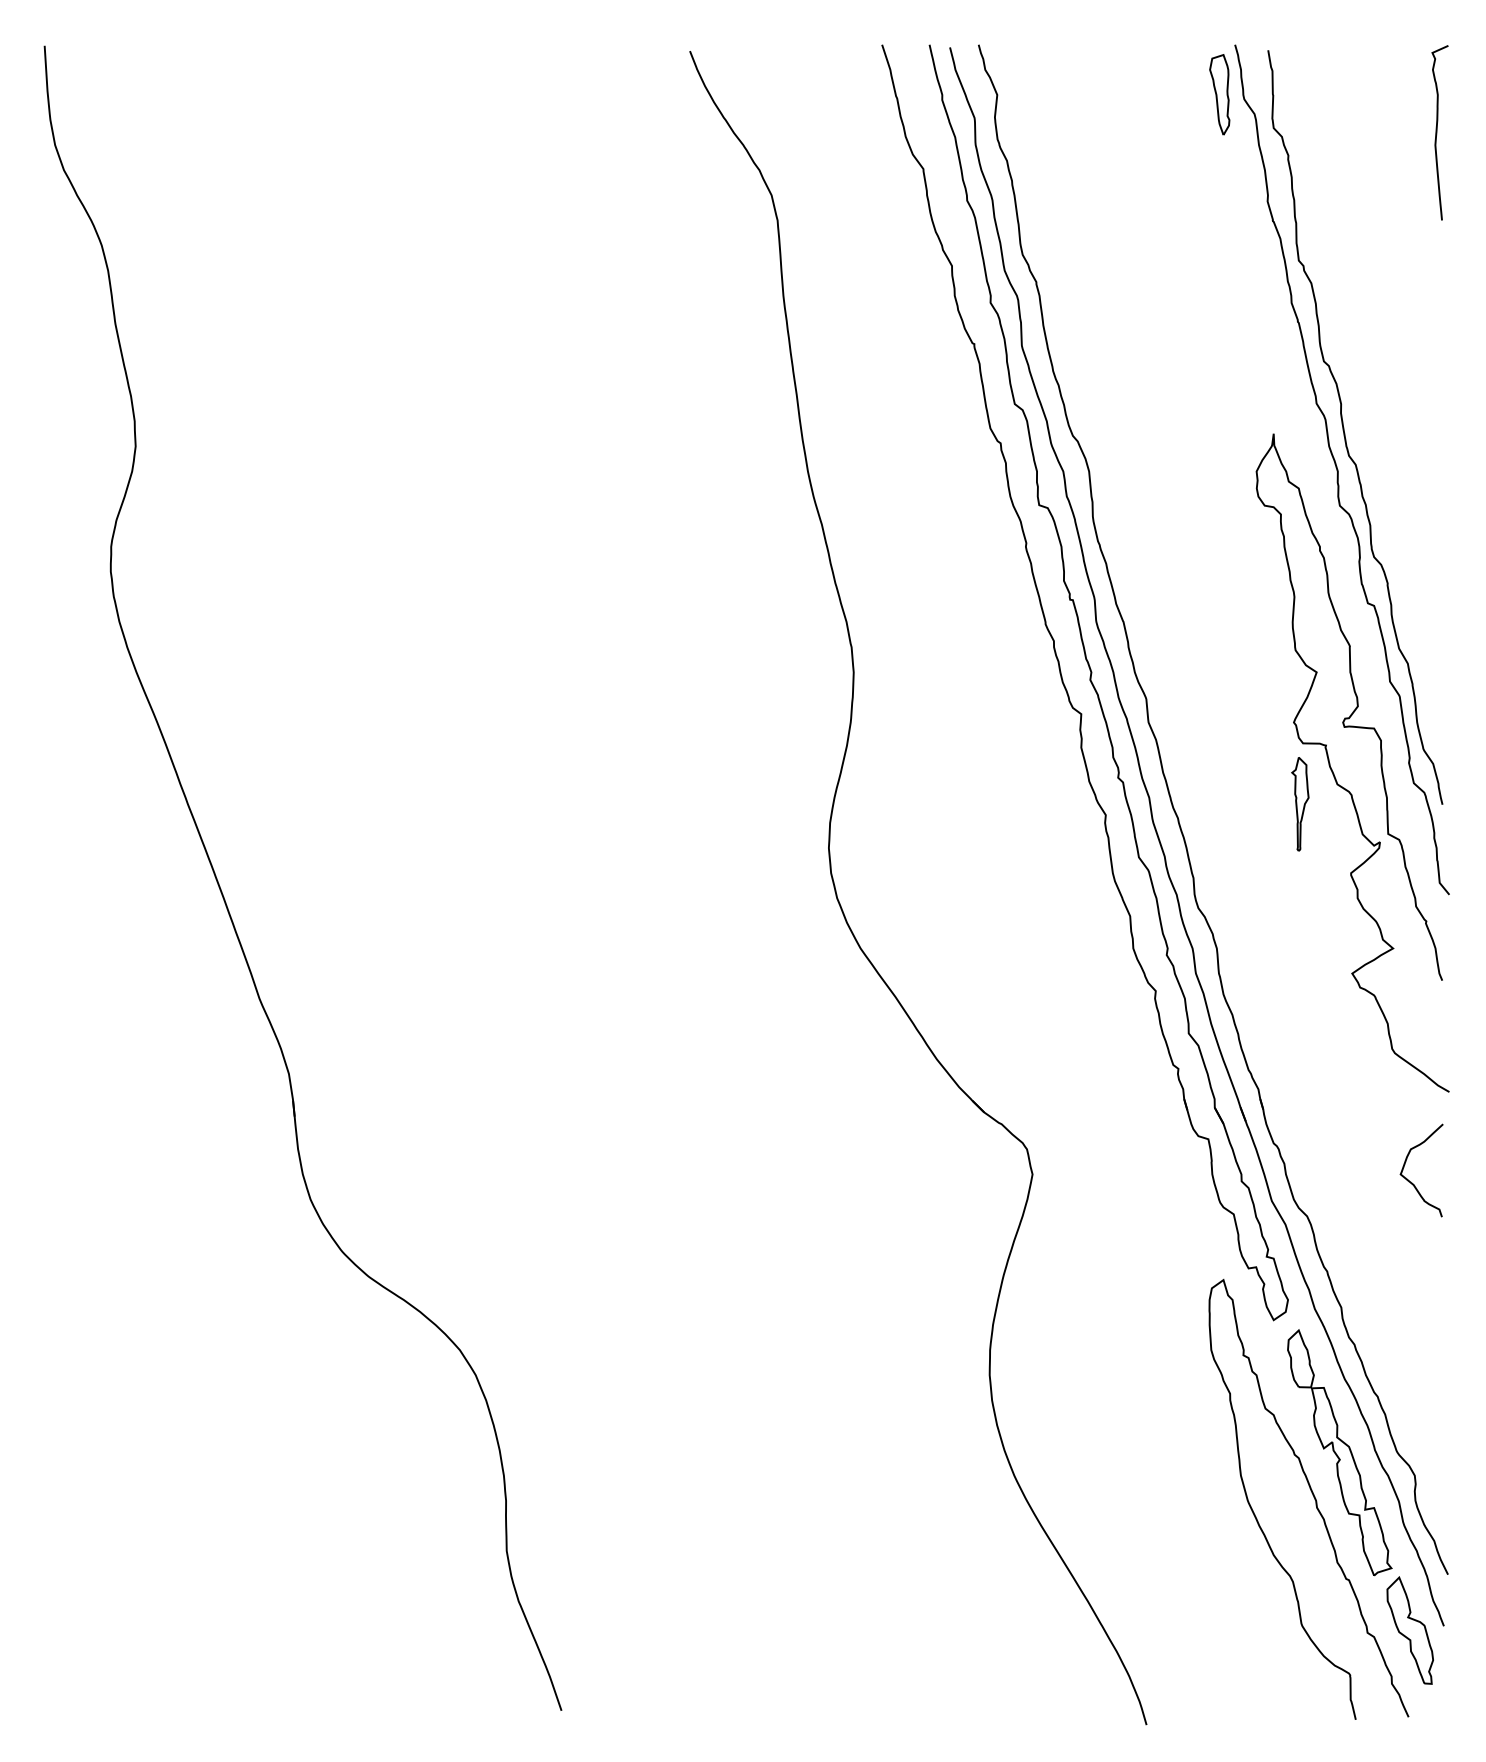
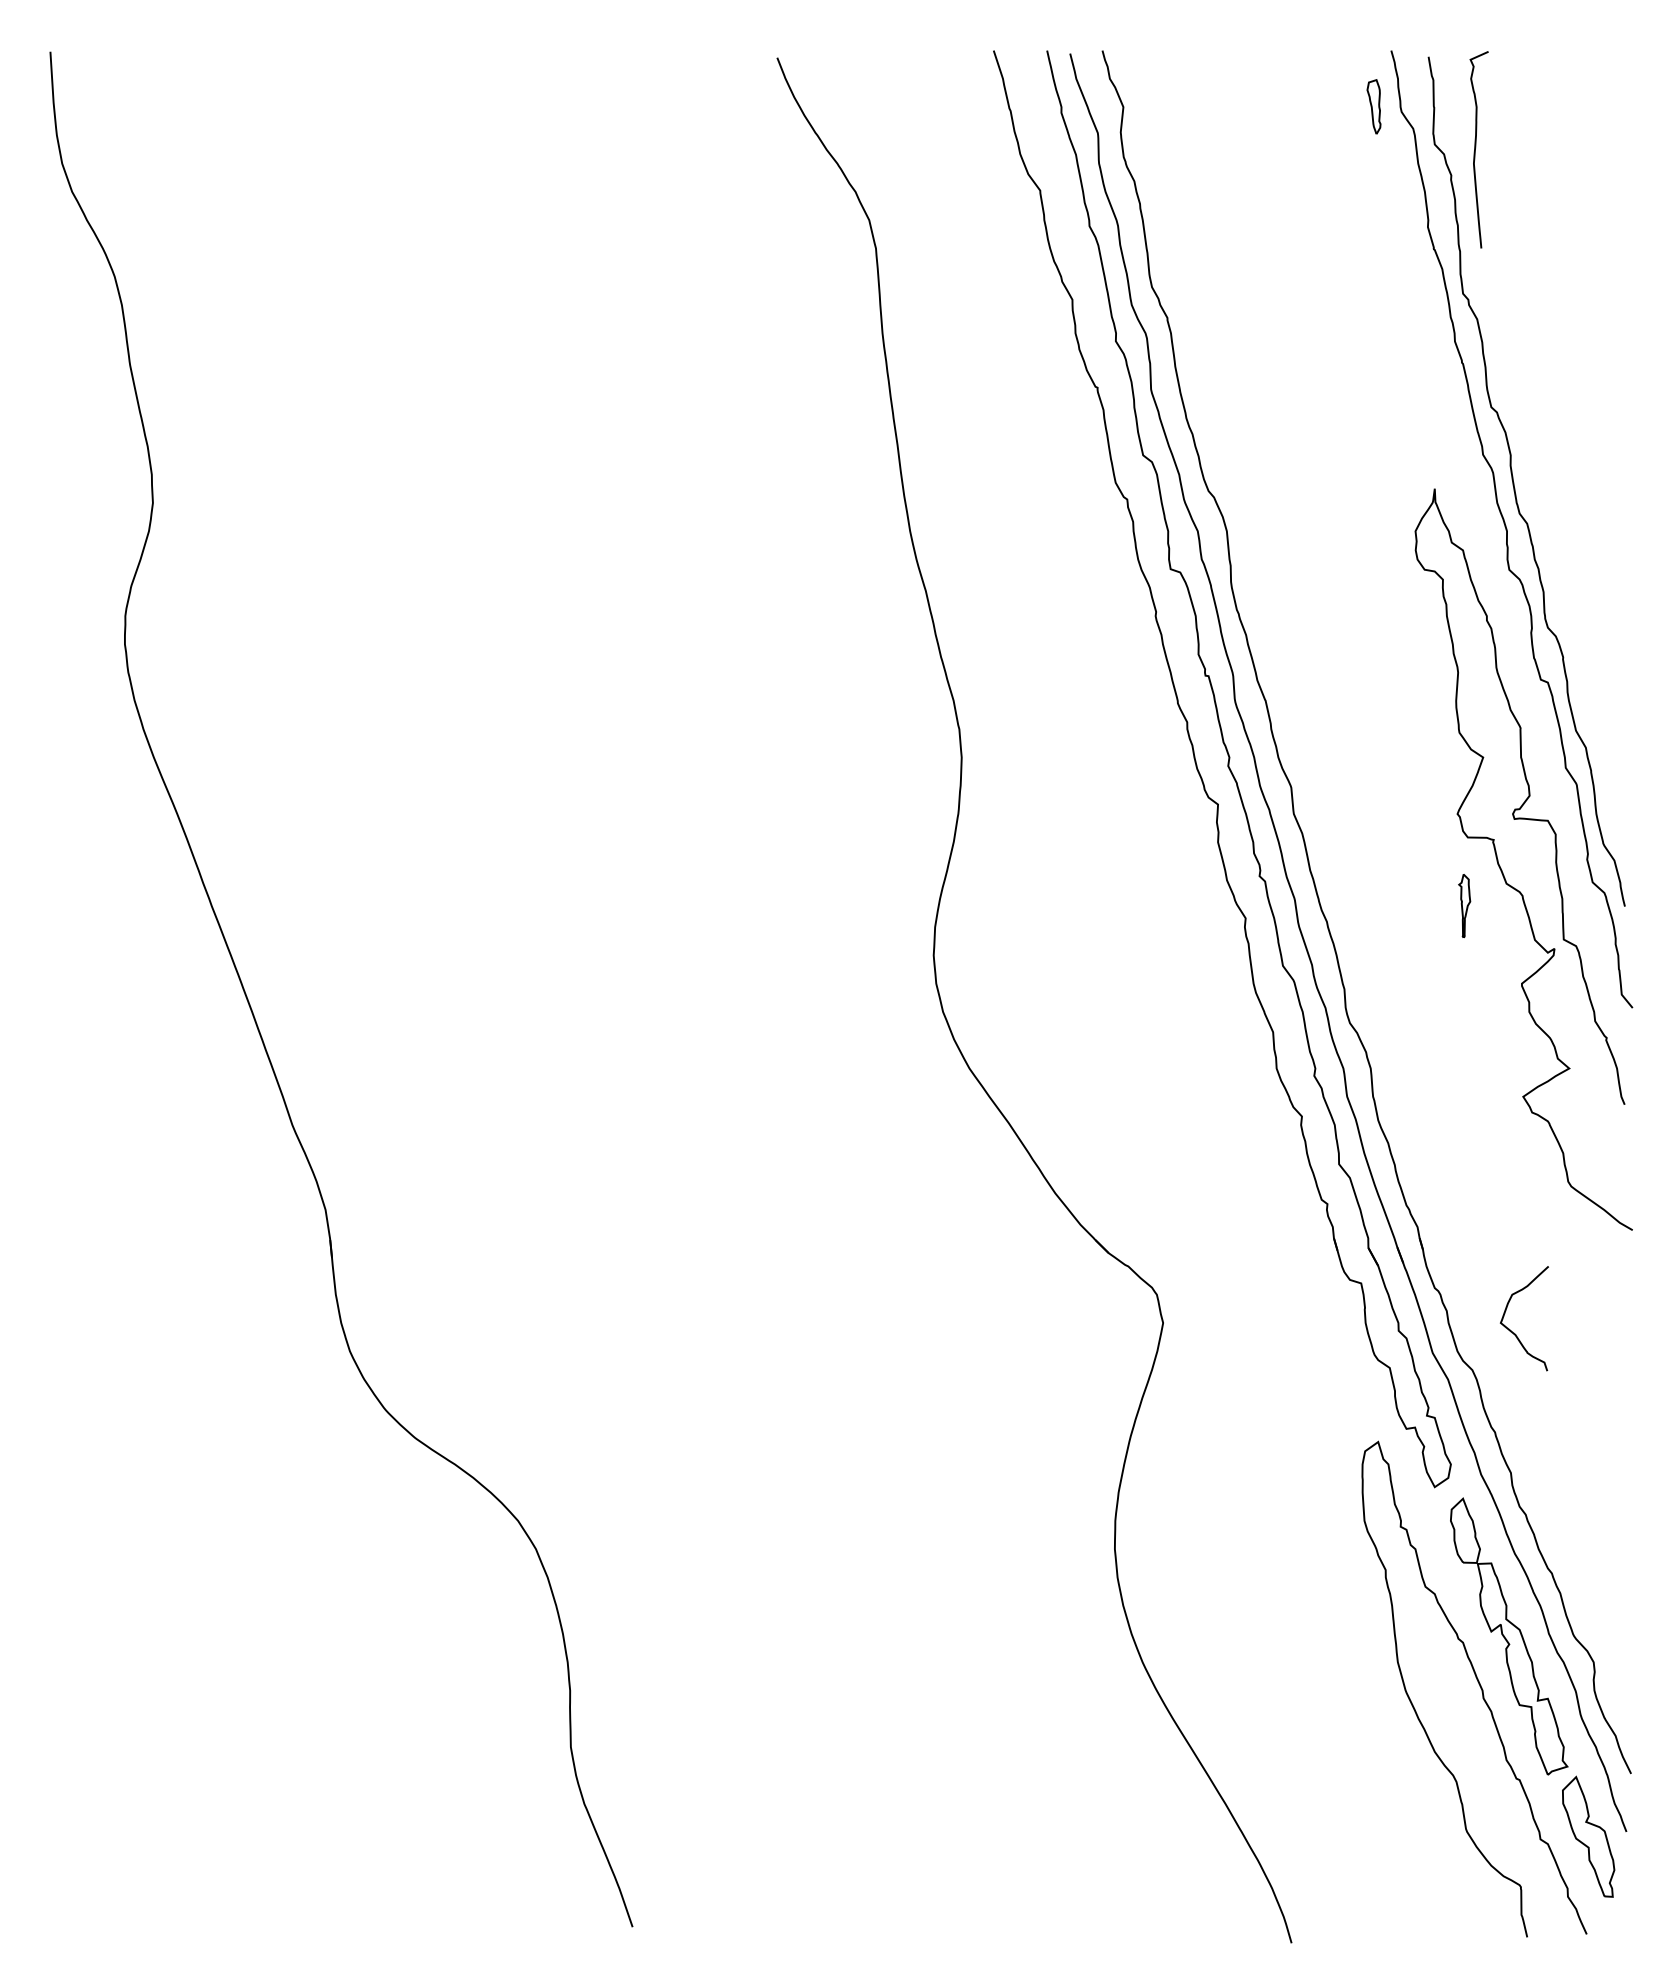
part: (1219, 94) -> (1373, 106), size x0.6
curve: (1437, 130) -> (1476, 147), moved
part: (1300, 803) -> (1464, 905), size x0.6
curve: (1412, 1182) -> (1514, 1332), moved

